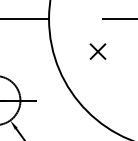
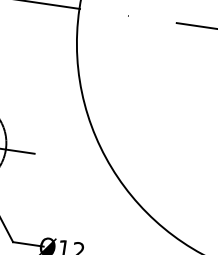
part: (97, 51) -> (158, 80), removed

